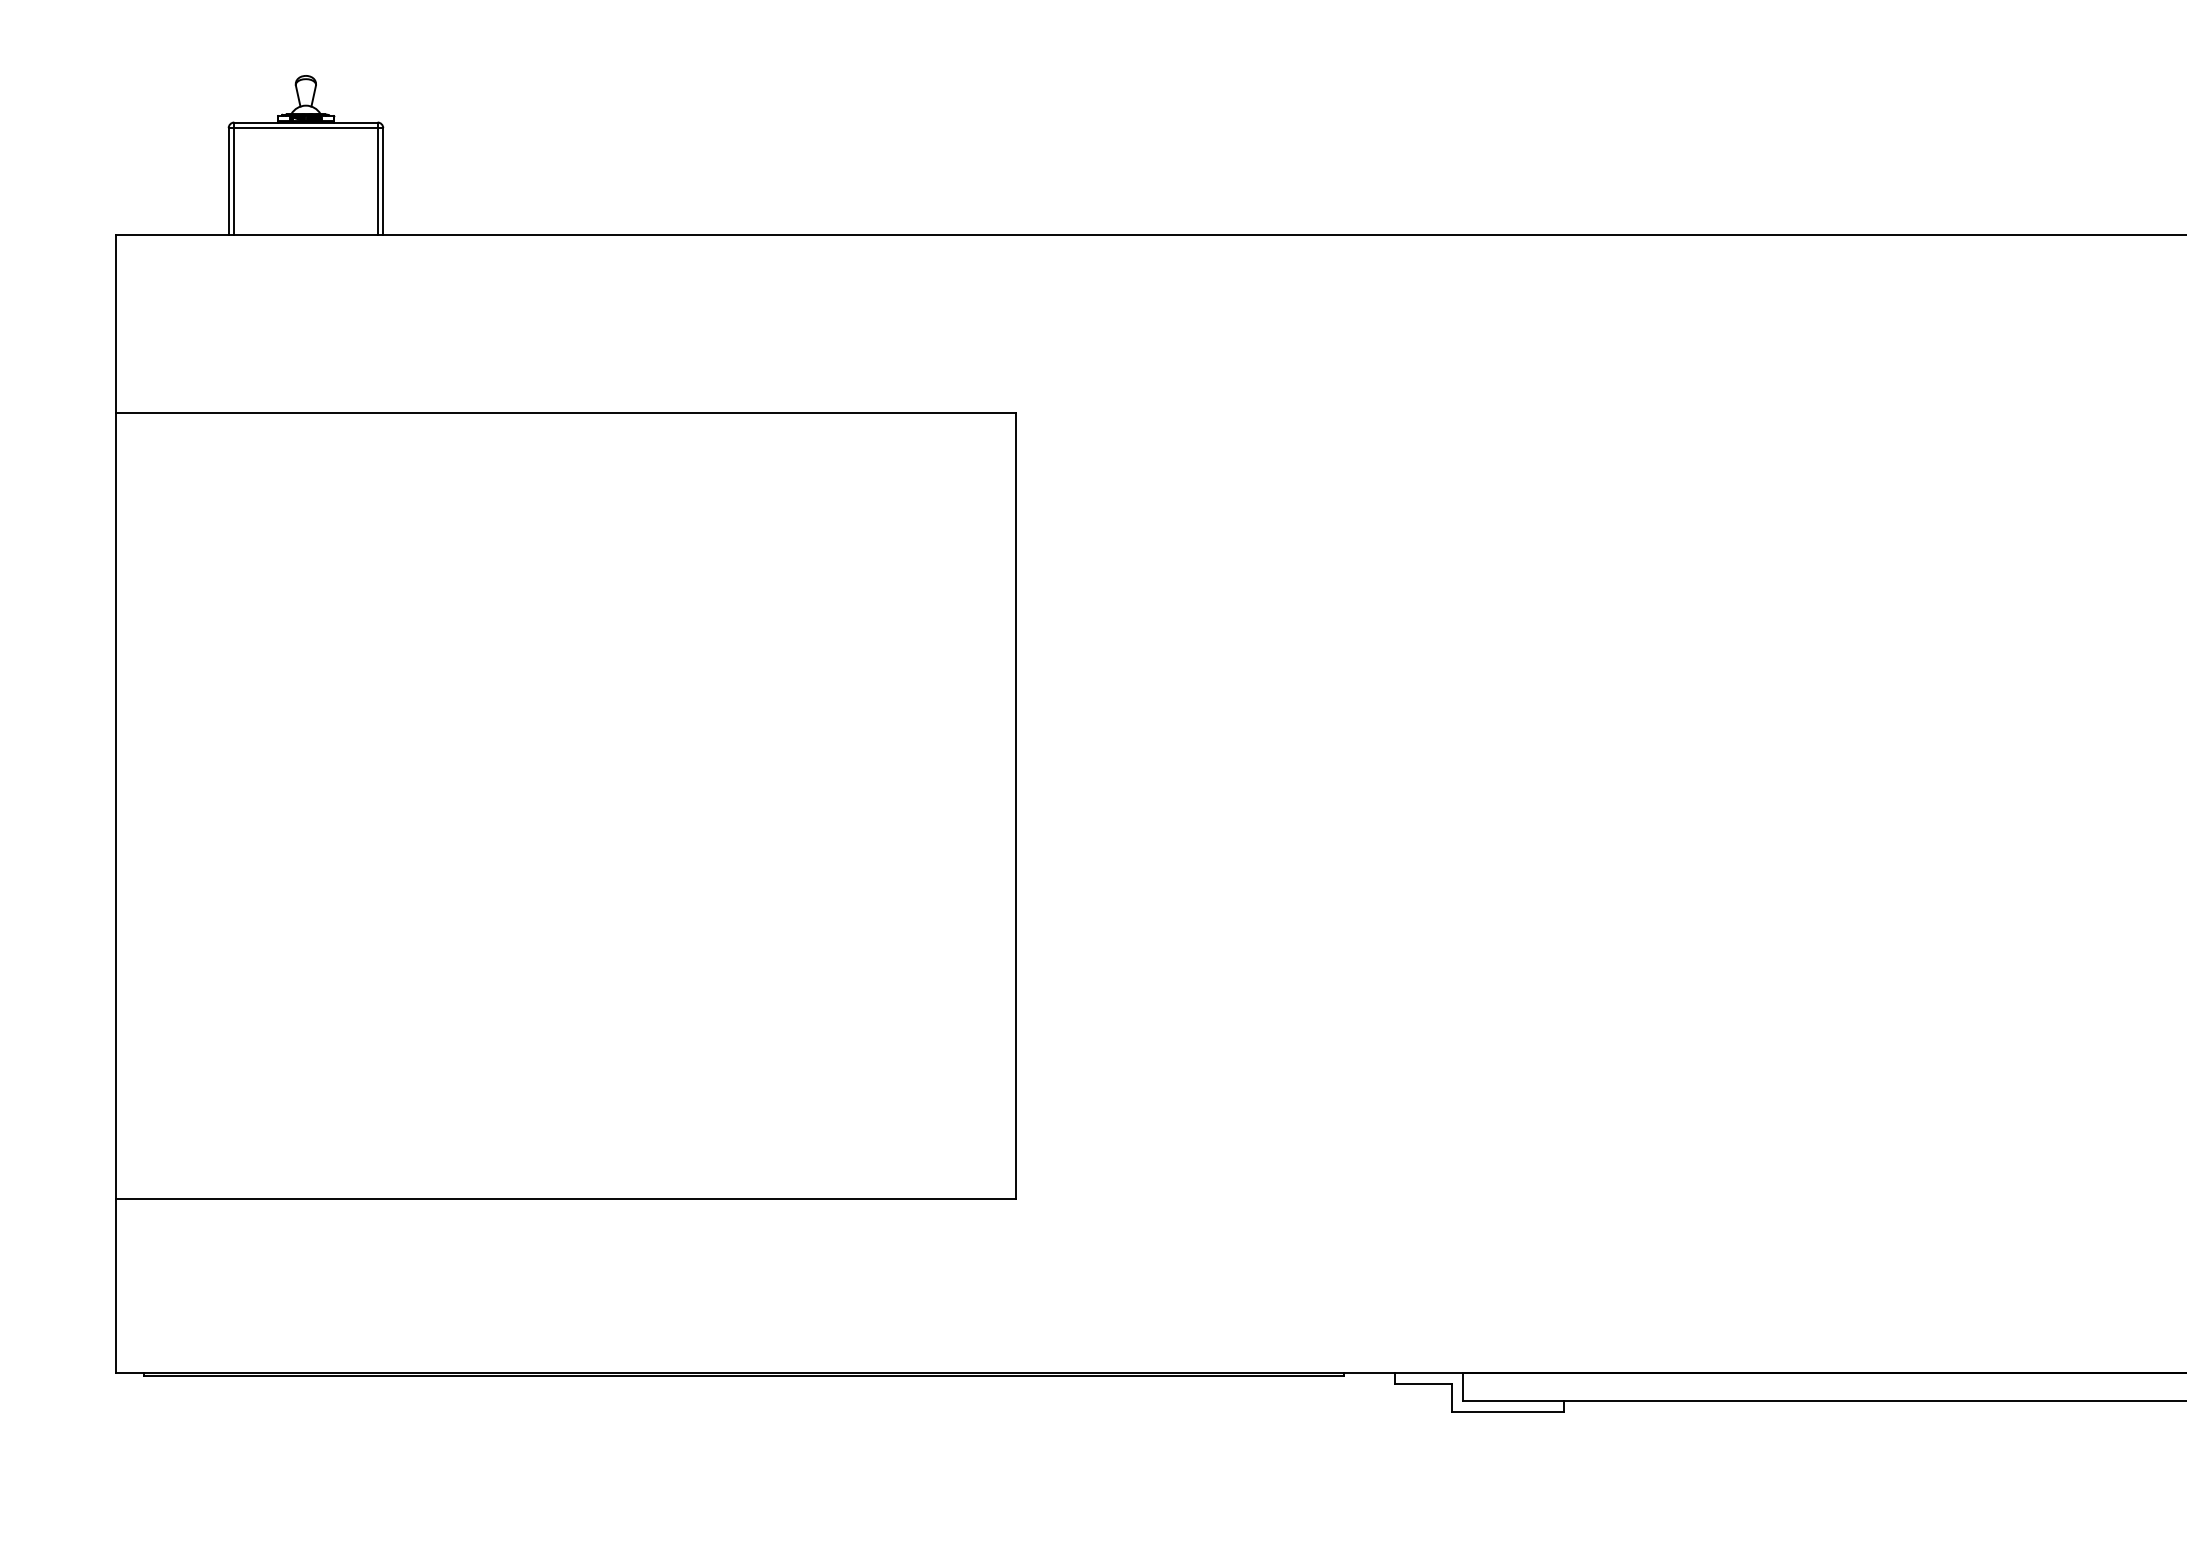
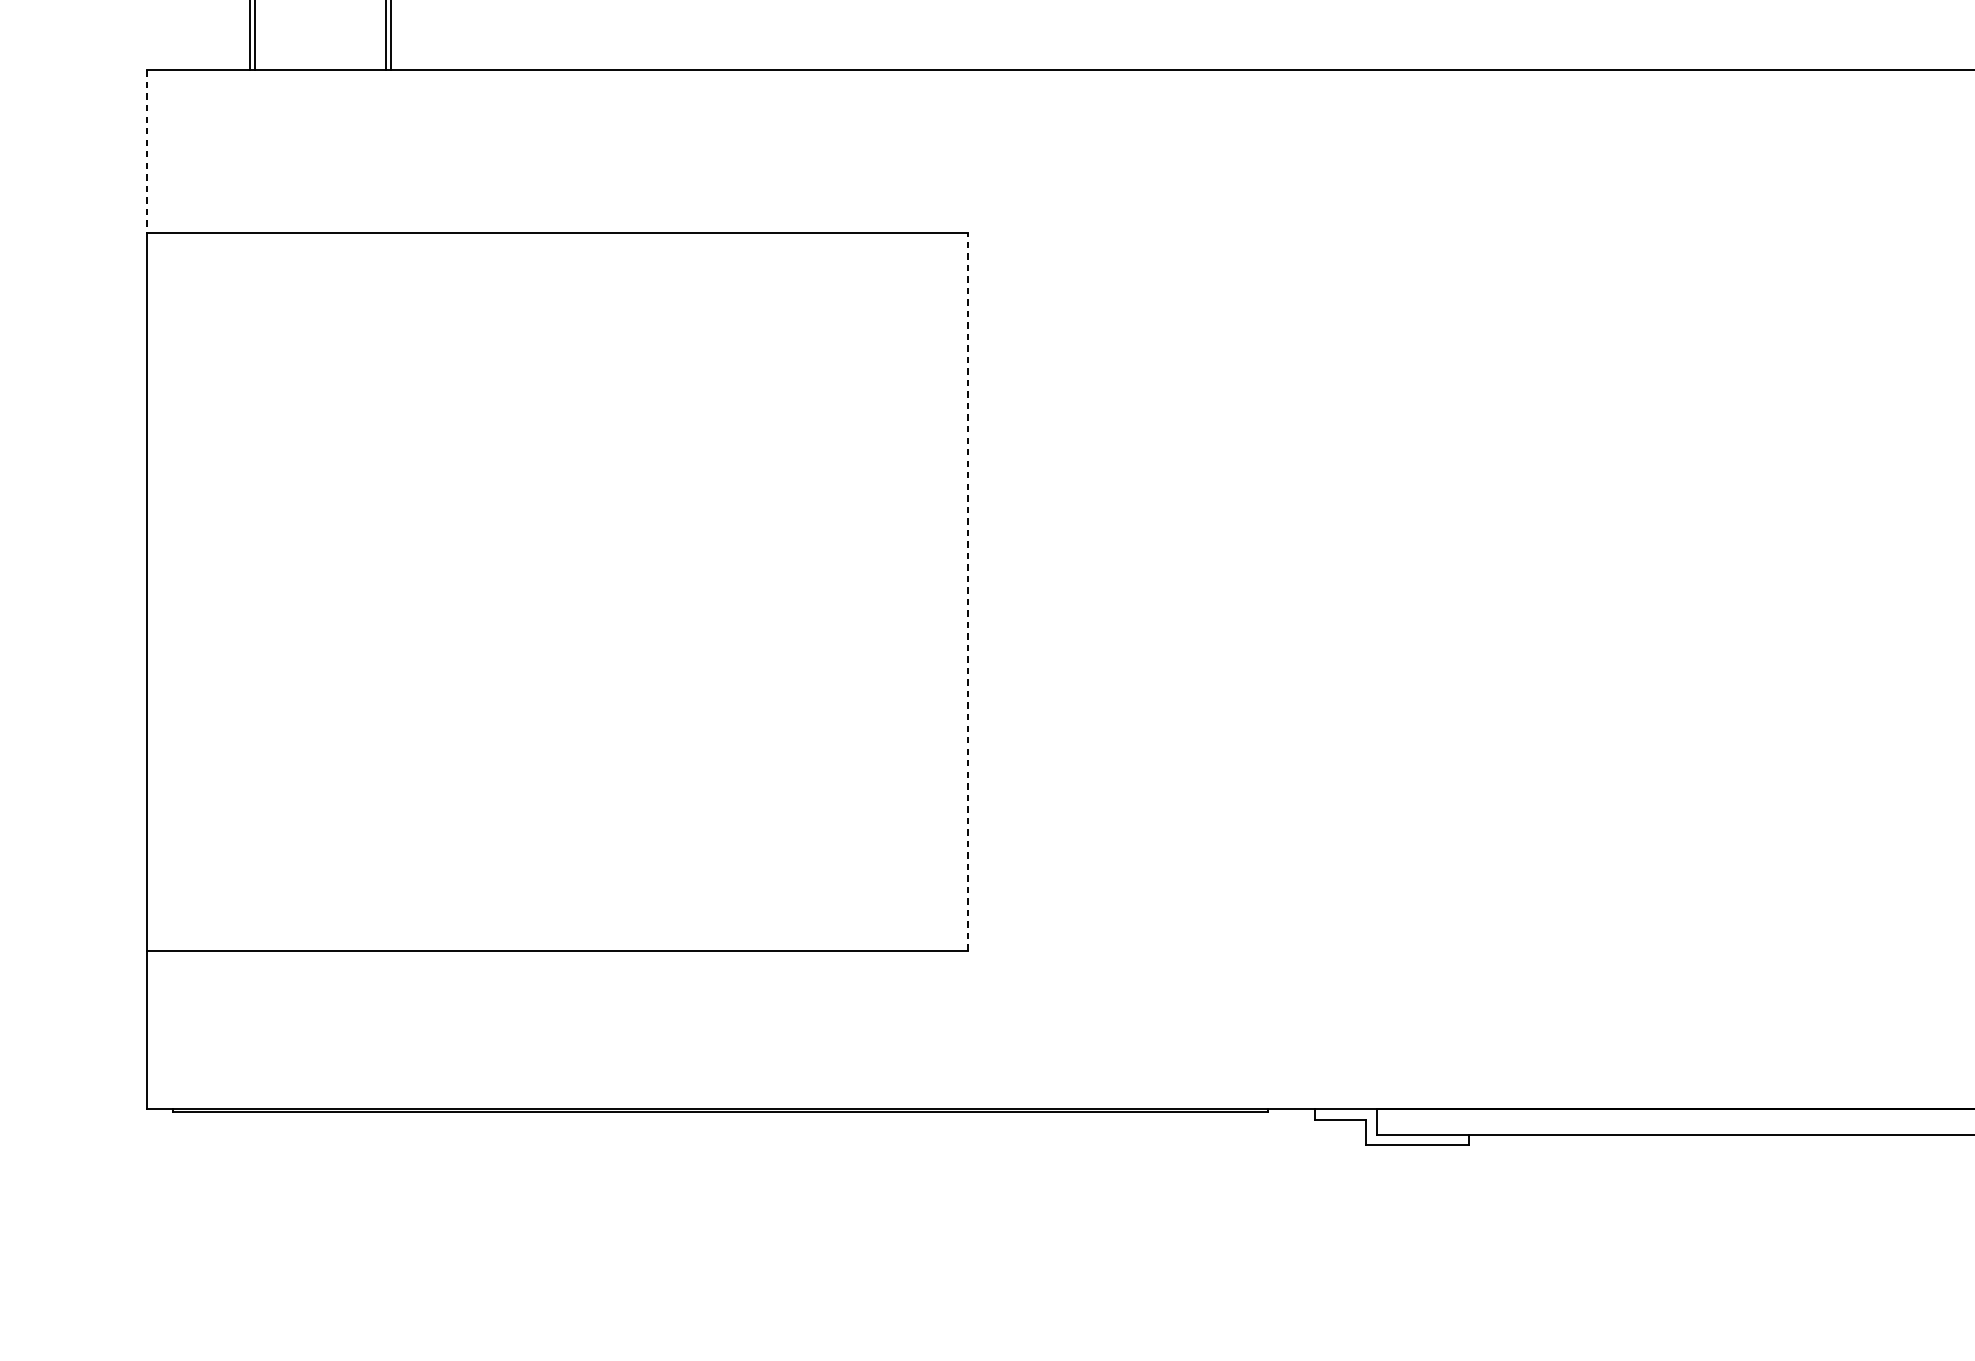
line: (116, 323) -> (147, 151), solid -> dashed
line: (1015, 805) -> (968, 591), solid -> dashed

